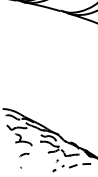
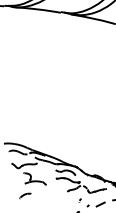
part: (24, 154) -> (25, 194), moved

